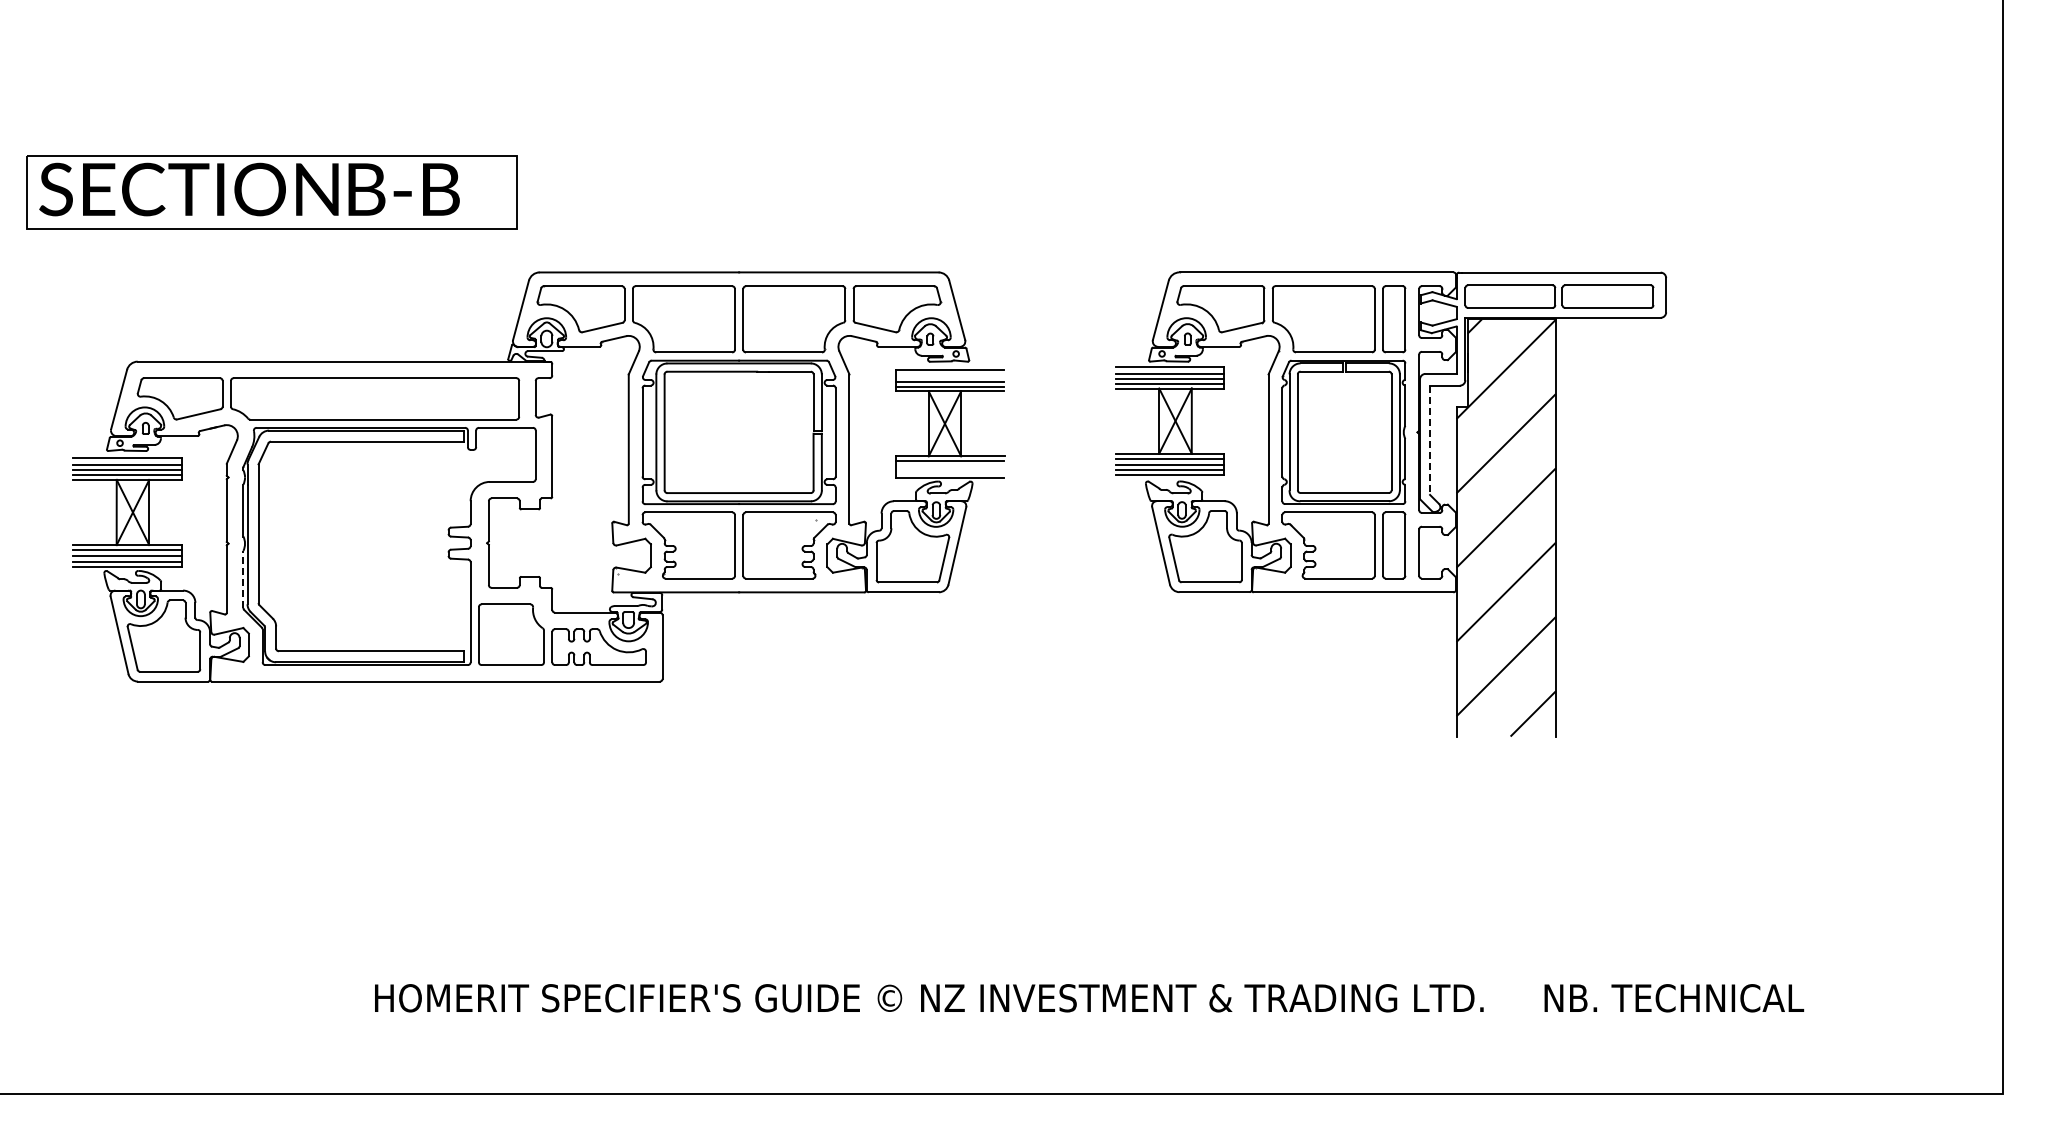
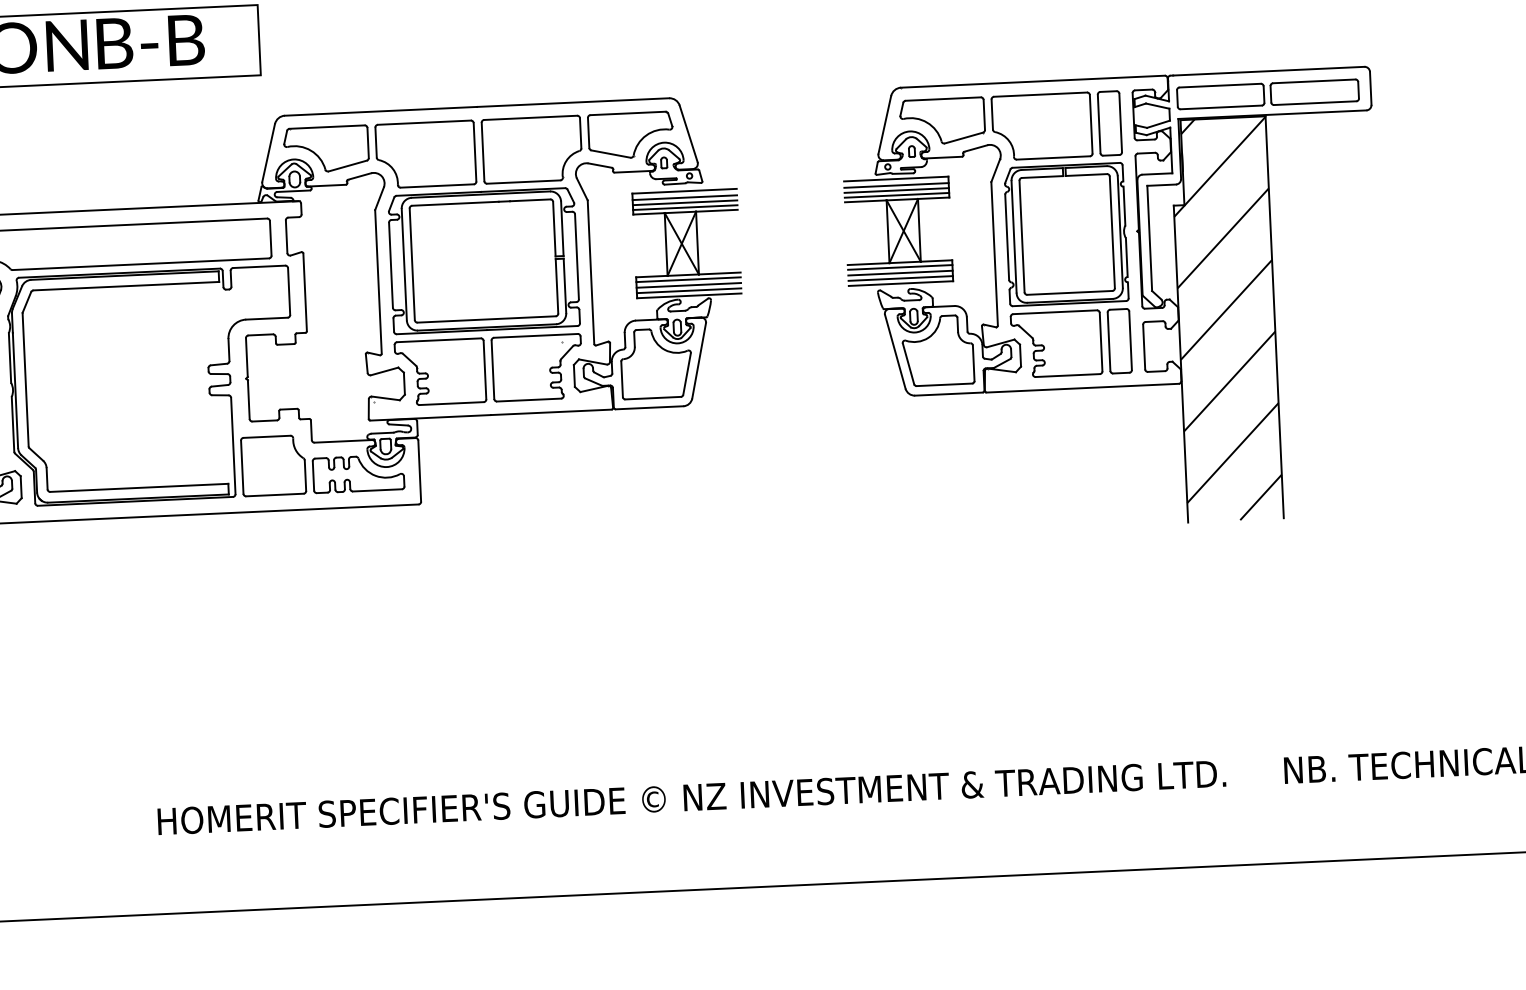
line: (950, 376) -> (685, 197), added
line: (1430, 440) -> (1150, 238), dashed -> solid
line: (950, 467) -> (689, 285), added
line: (950, 472) -> (689, 290), added
line: (243, 579) -> (13, 424), dashed -> solid

